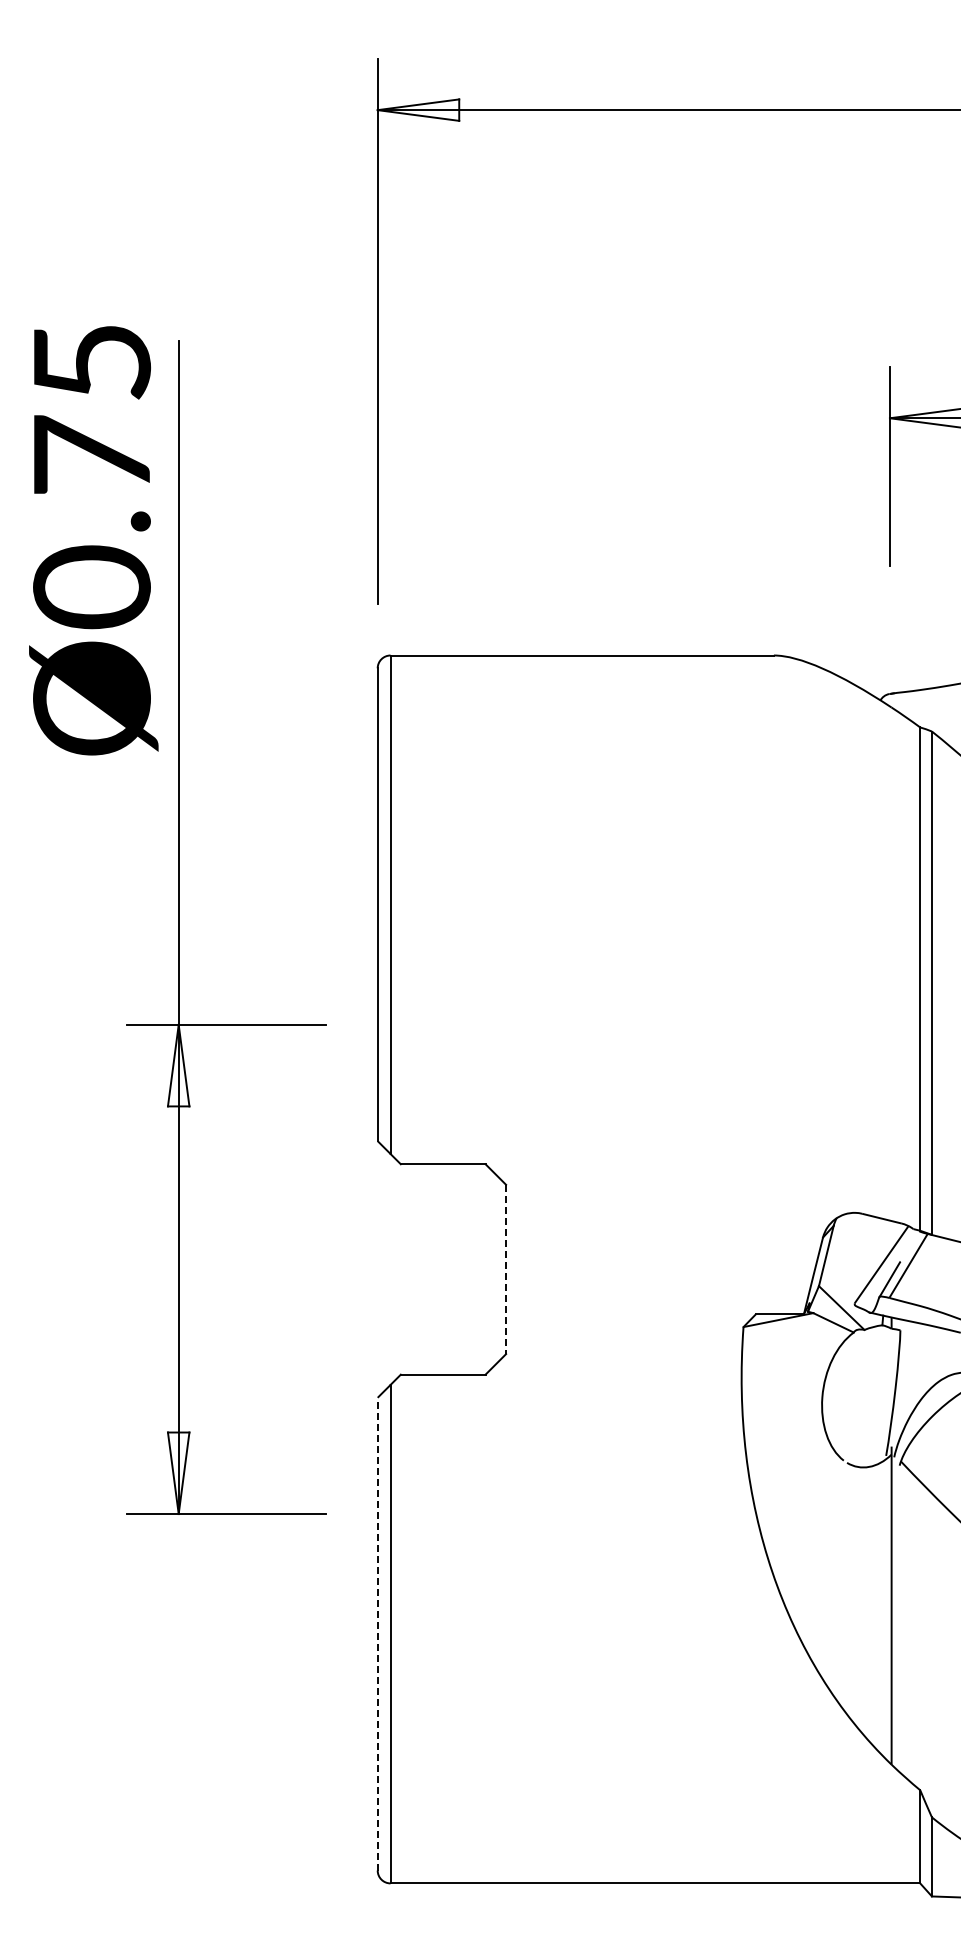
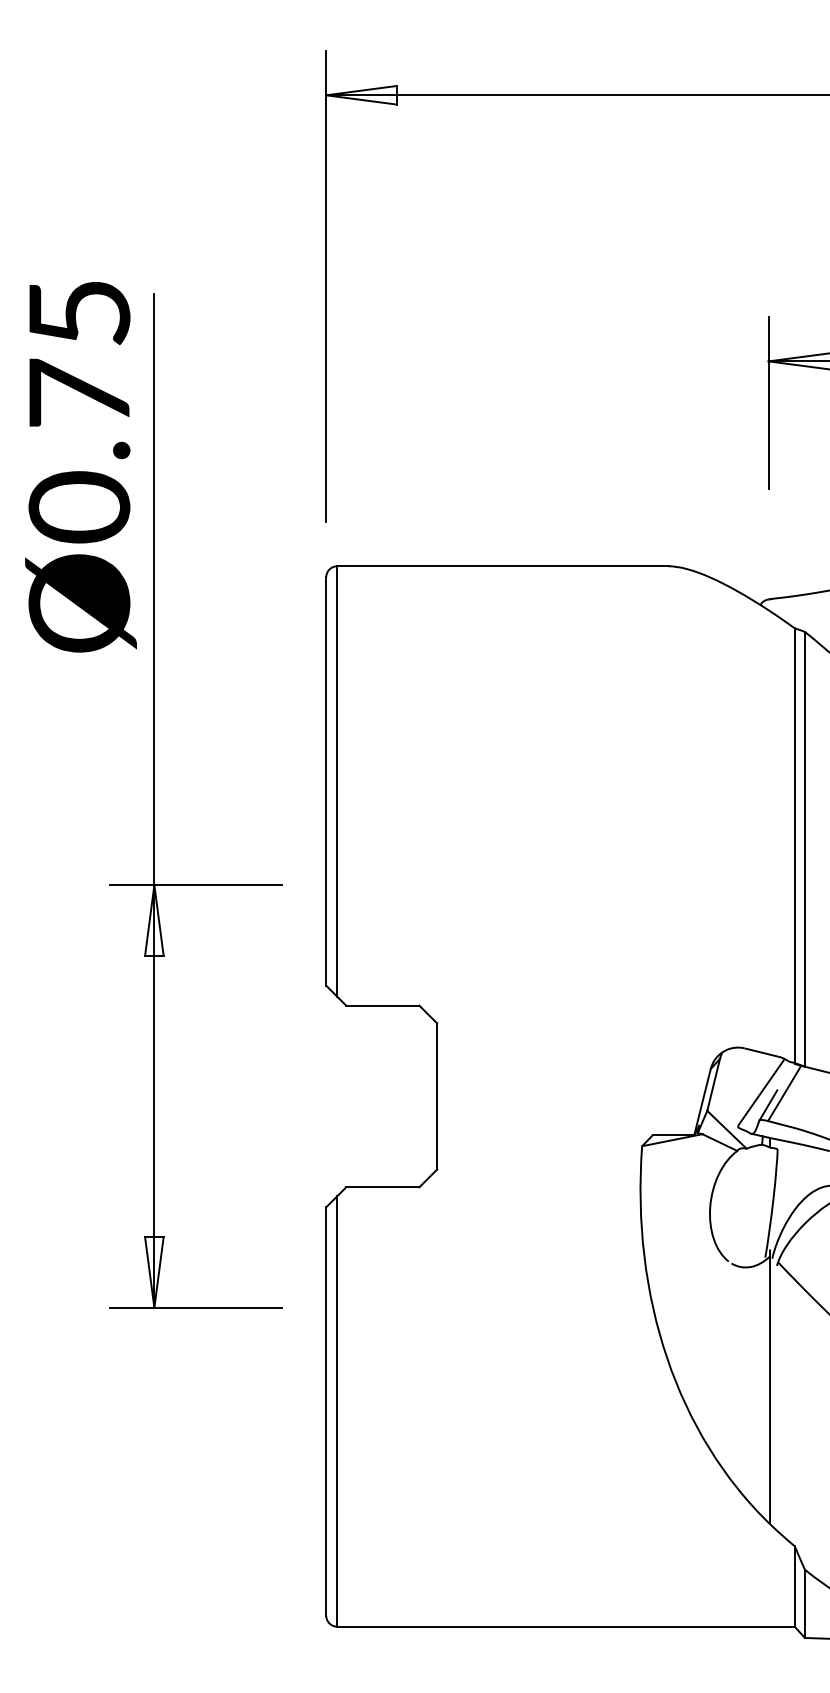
line: (506, 1269) -> (437, 1096), dashed -> solid
line: (377, 1633) -> (326, 1410), dashed -> solid

